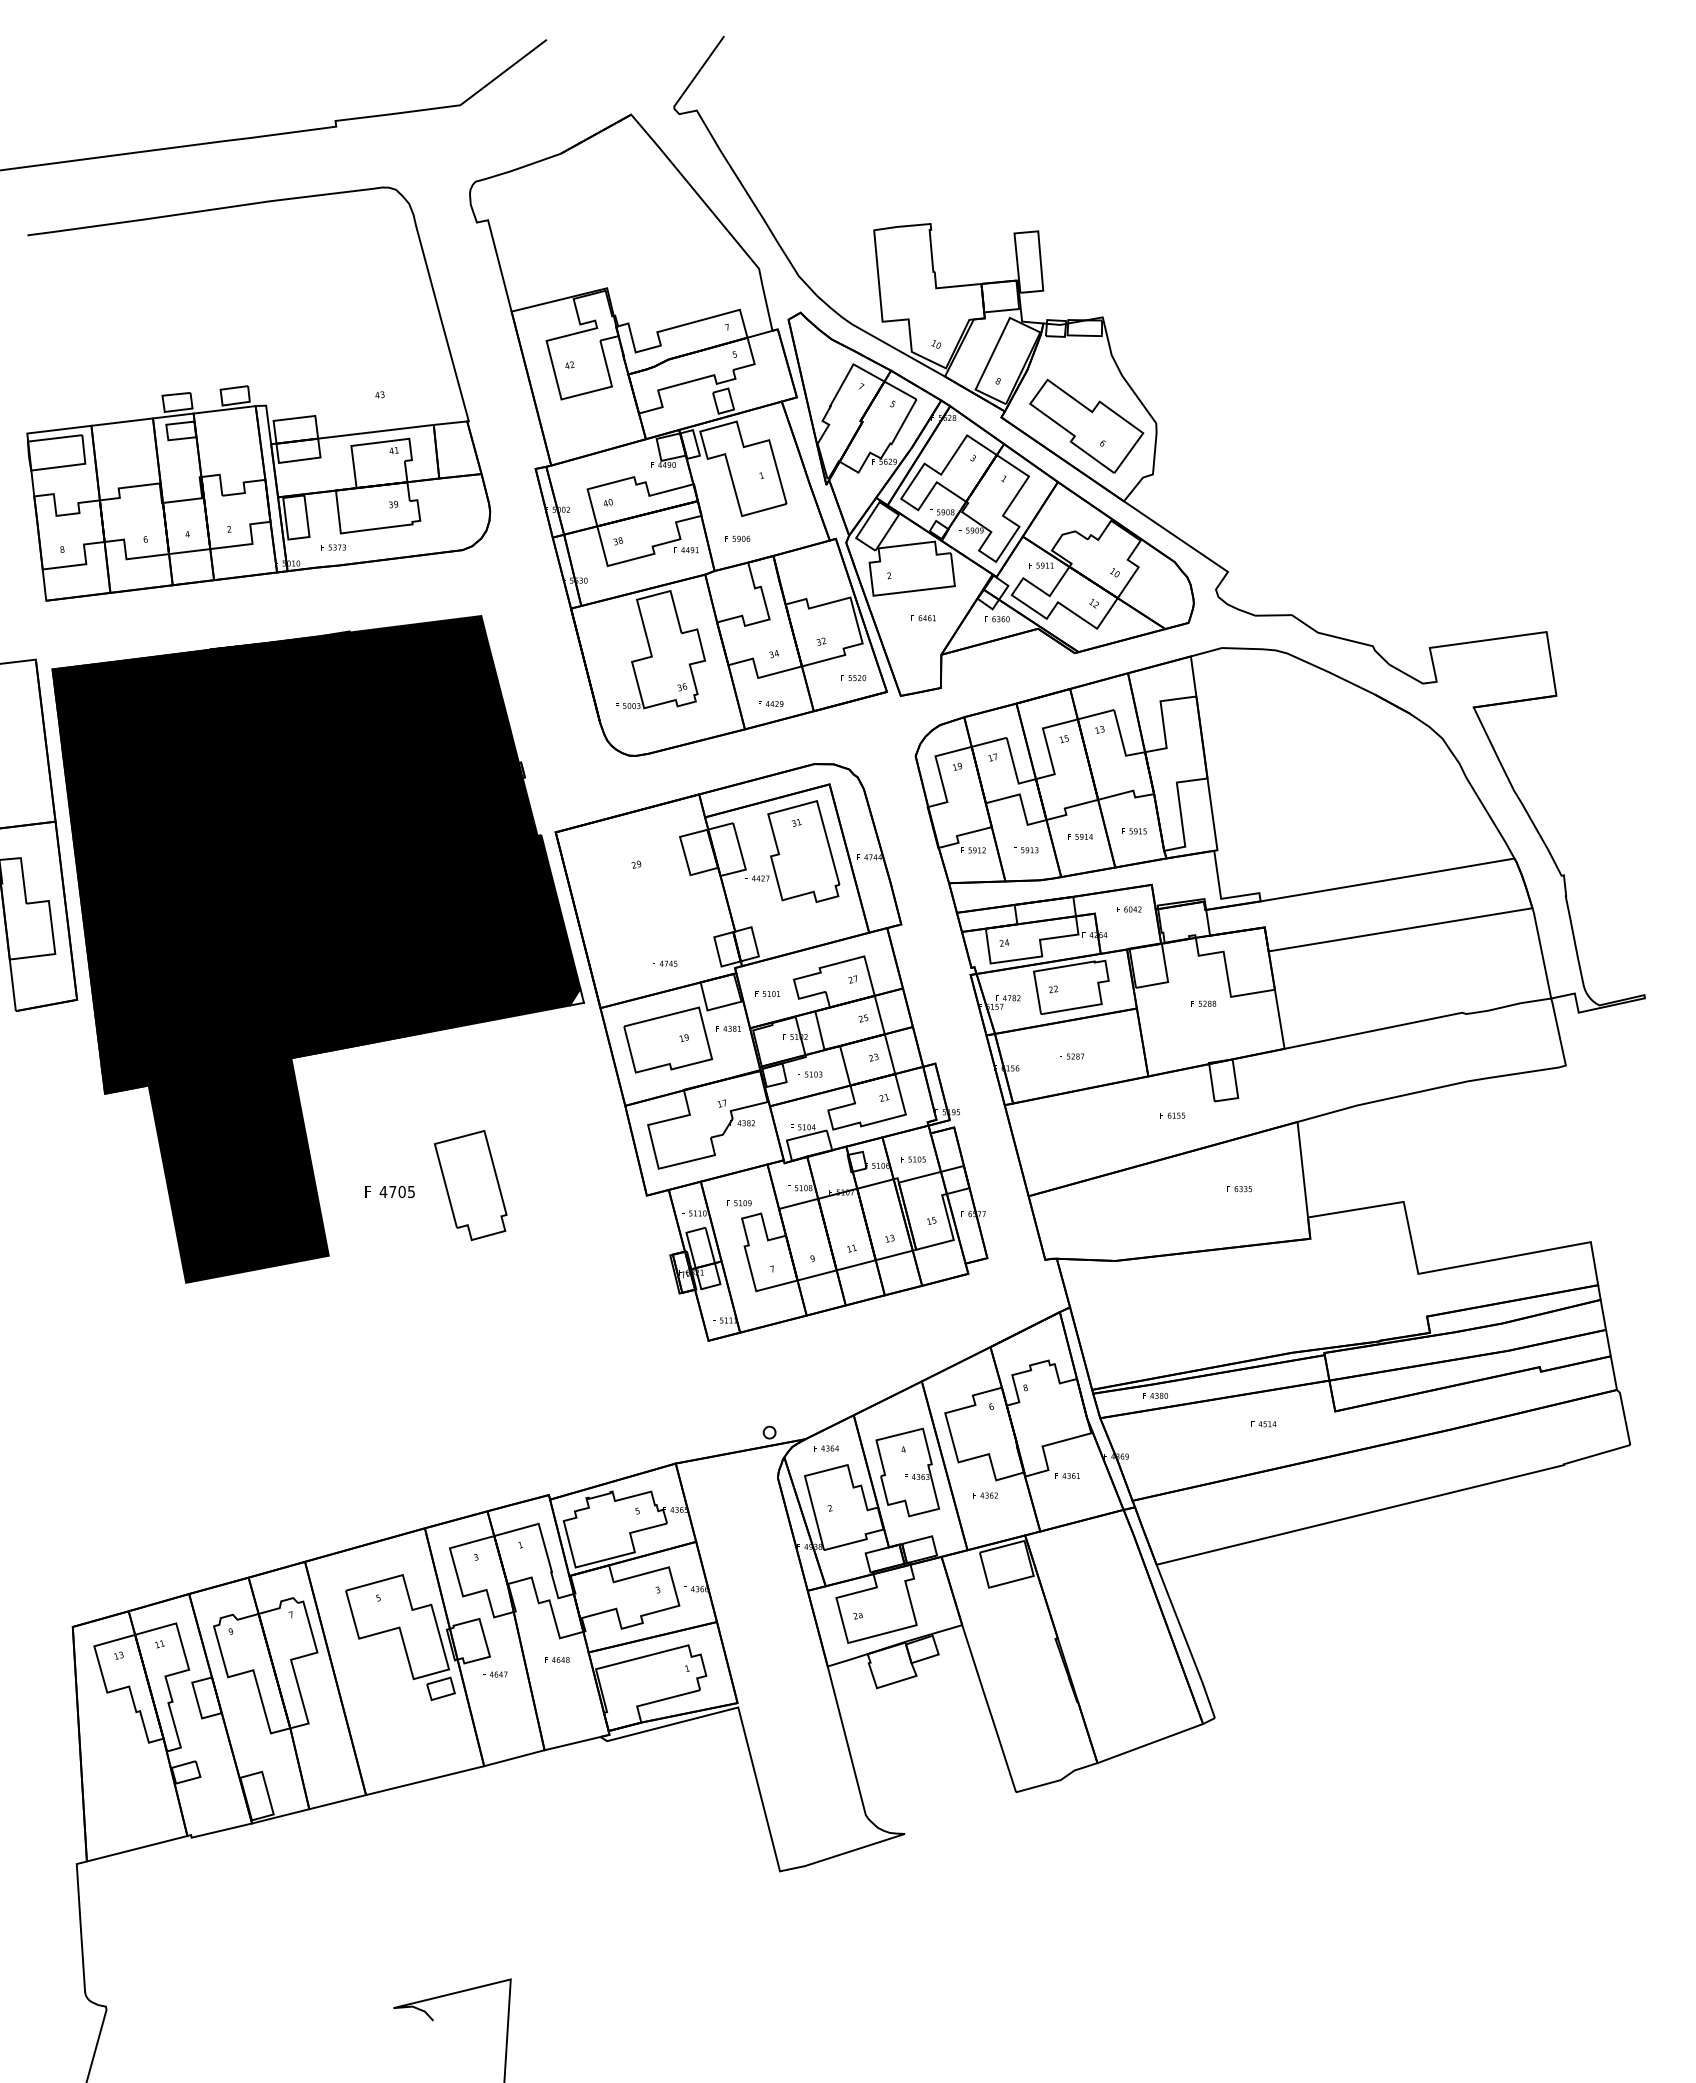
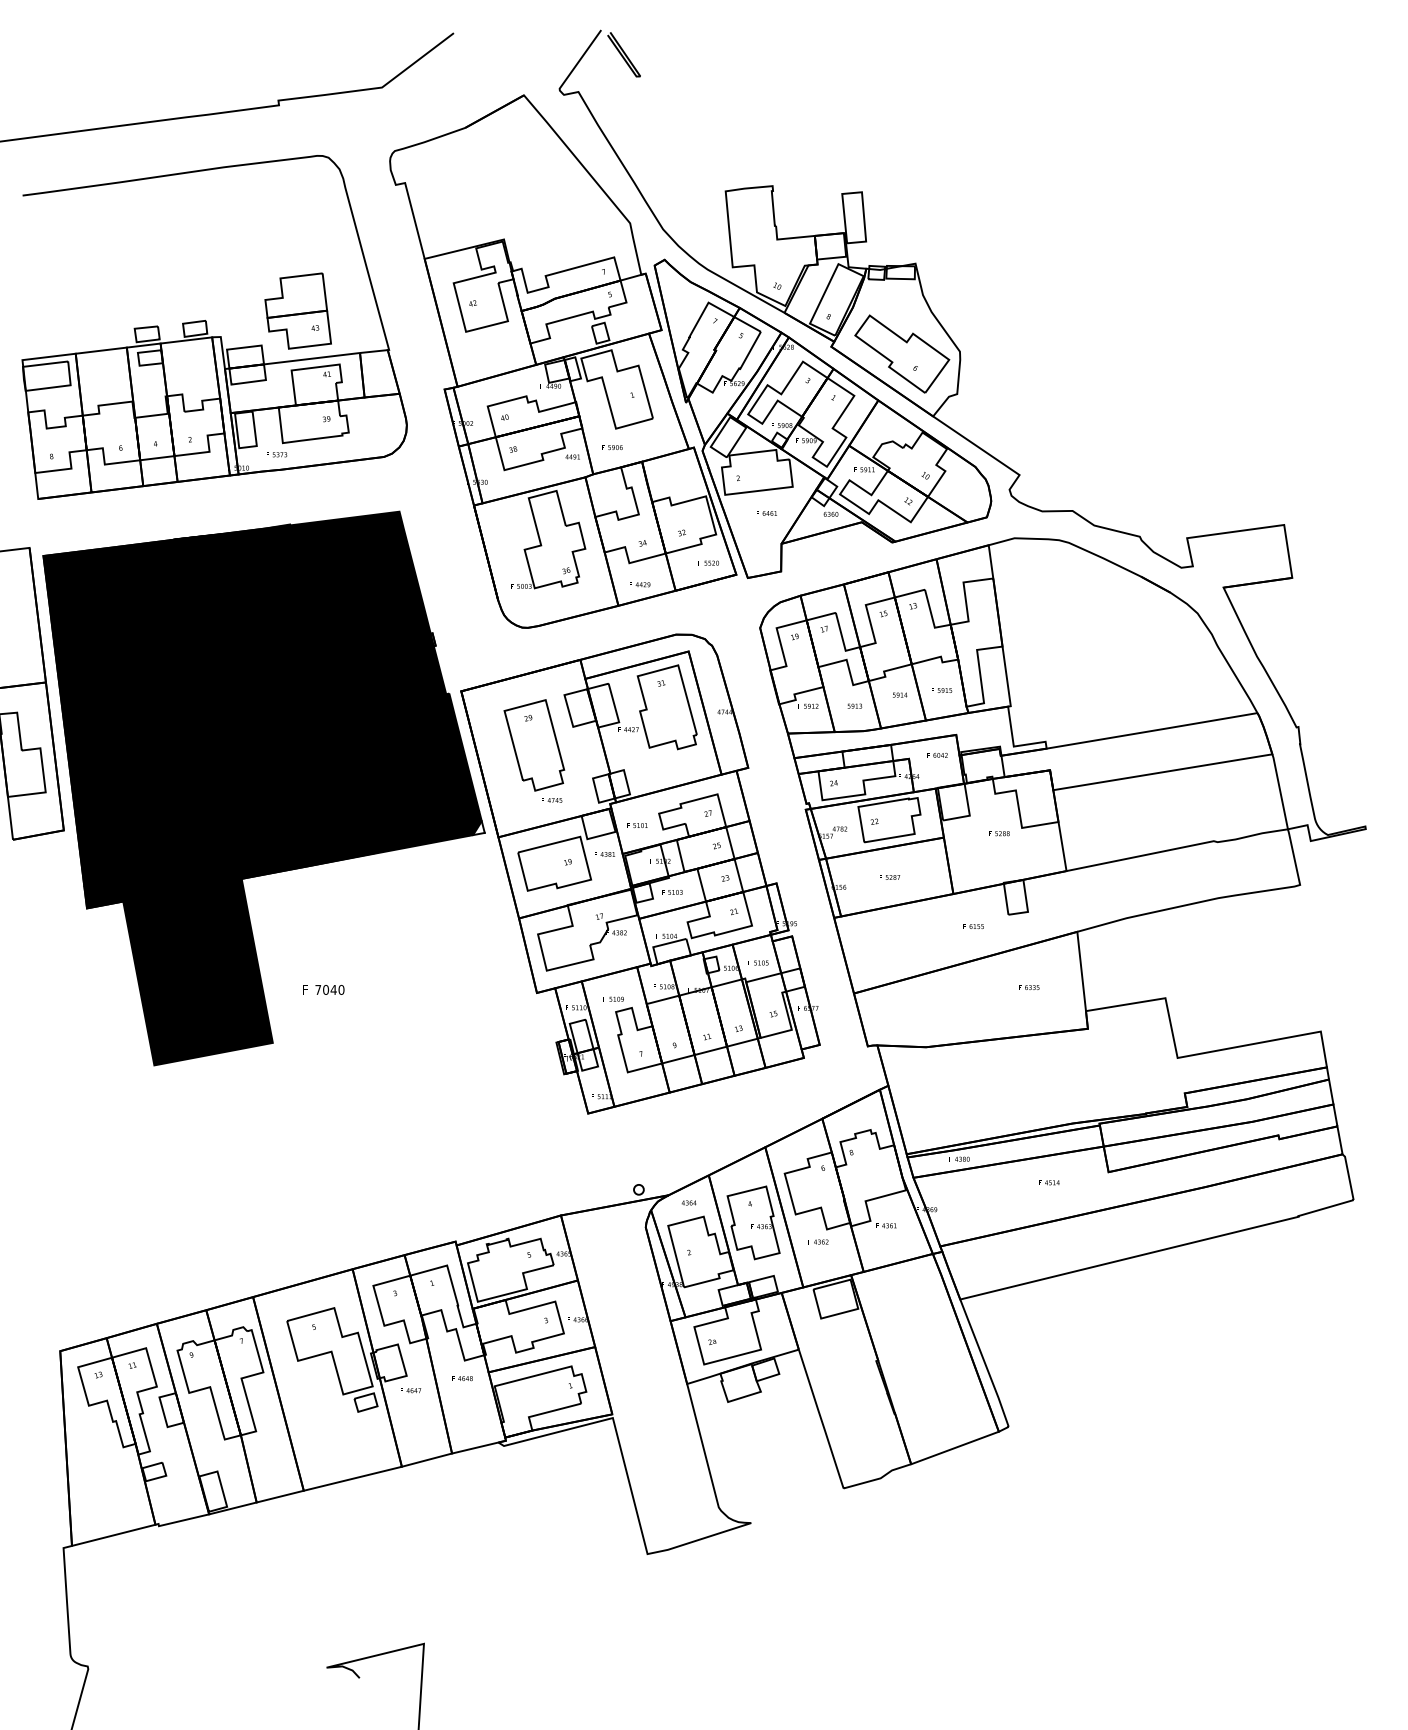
line: (751, 64) -> (623, 53), added
part: (358, 374) -> (297, 311), added
part: (470, 1185) -> (534, 745), moved
text: (397, 1191) -> (329, 989), 4705 -> 7040

